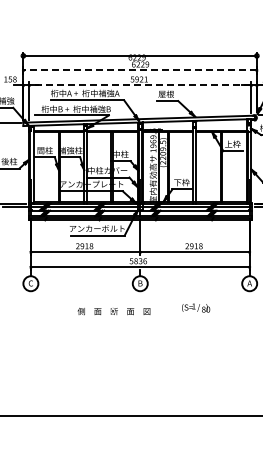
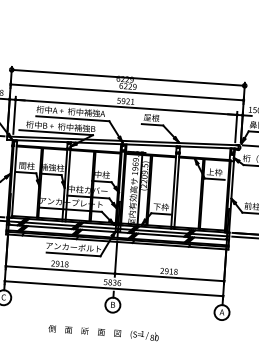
line: (140, 70) -> (127, 92), dashed -> solid
line: (140, 85) -> (126, 107), dashed -> solid
text: (196, 307) -> (145, 335), moved

